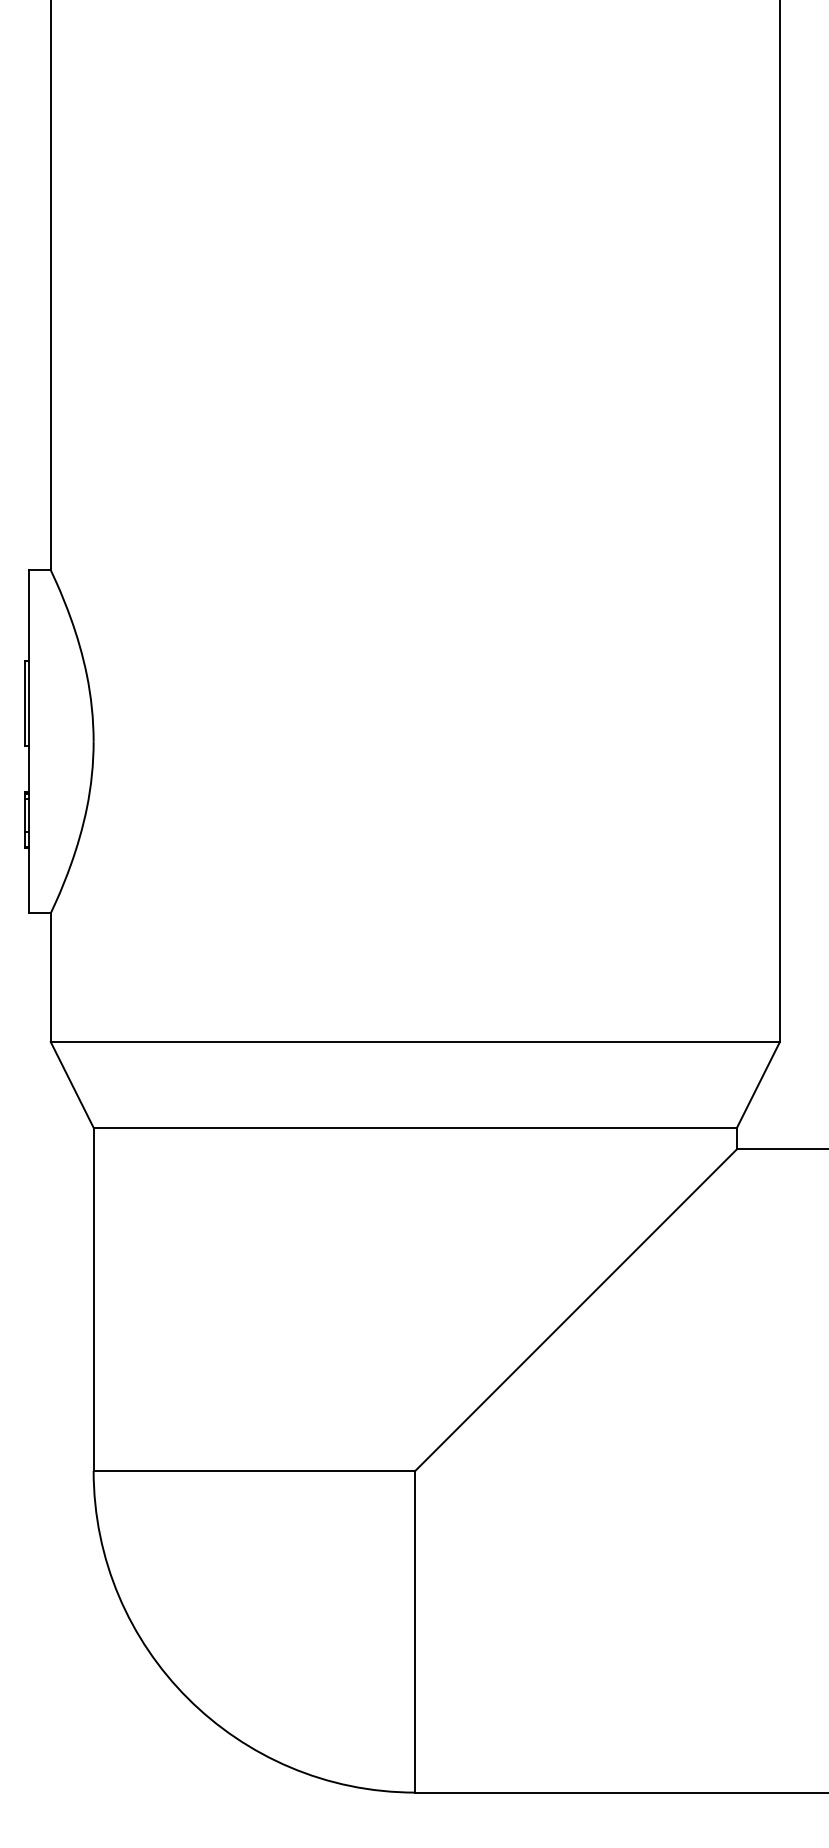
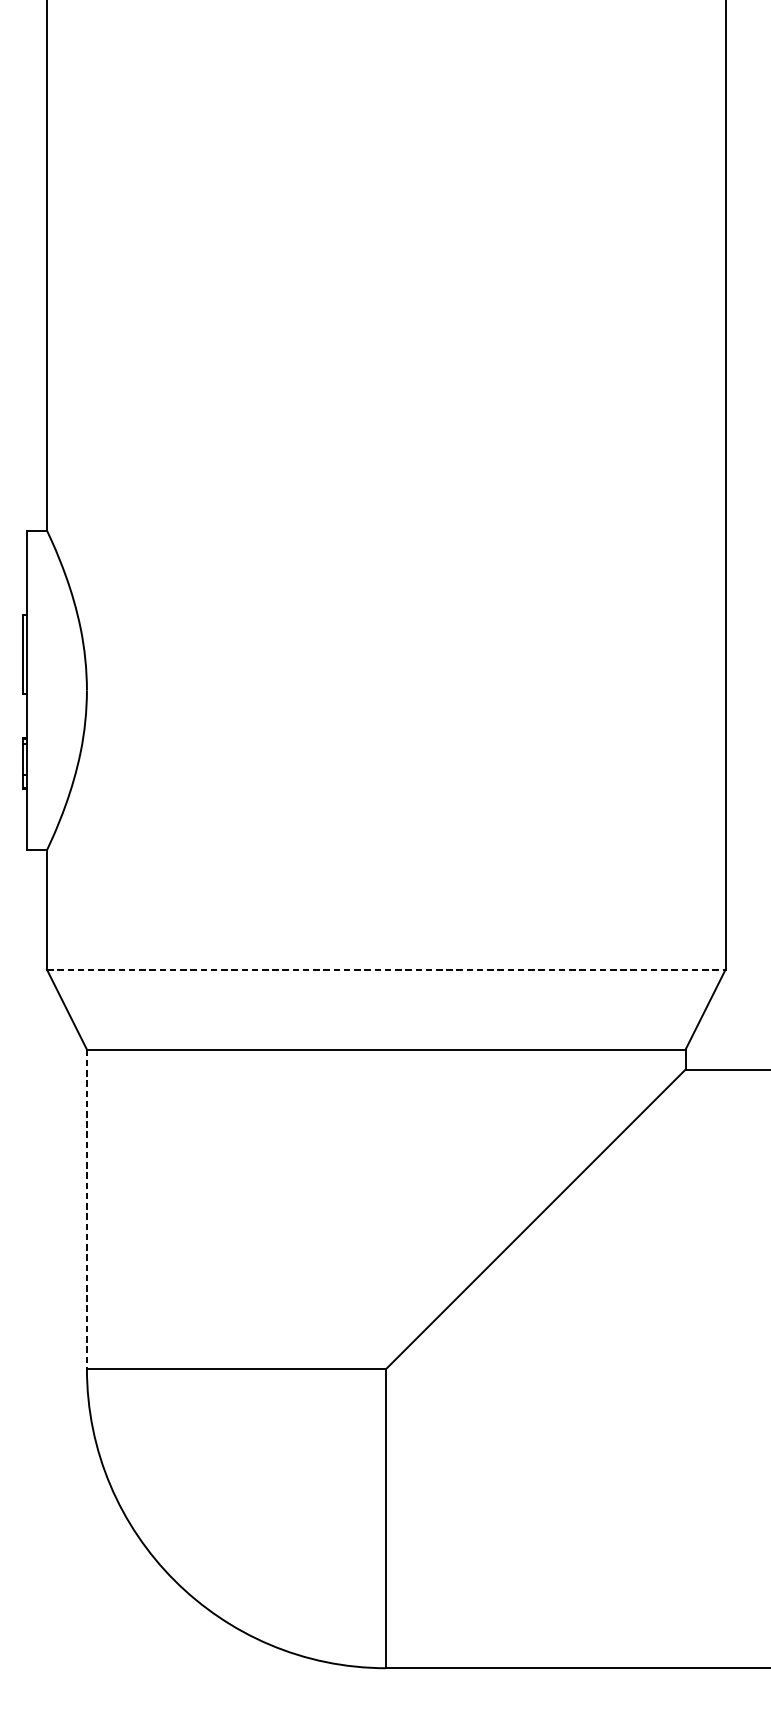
line: (415, 1041) -> (386, 969), solid -> dashed
line: (93, 1299) -> (86, 1209), solid -> dashed

